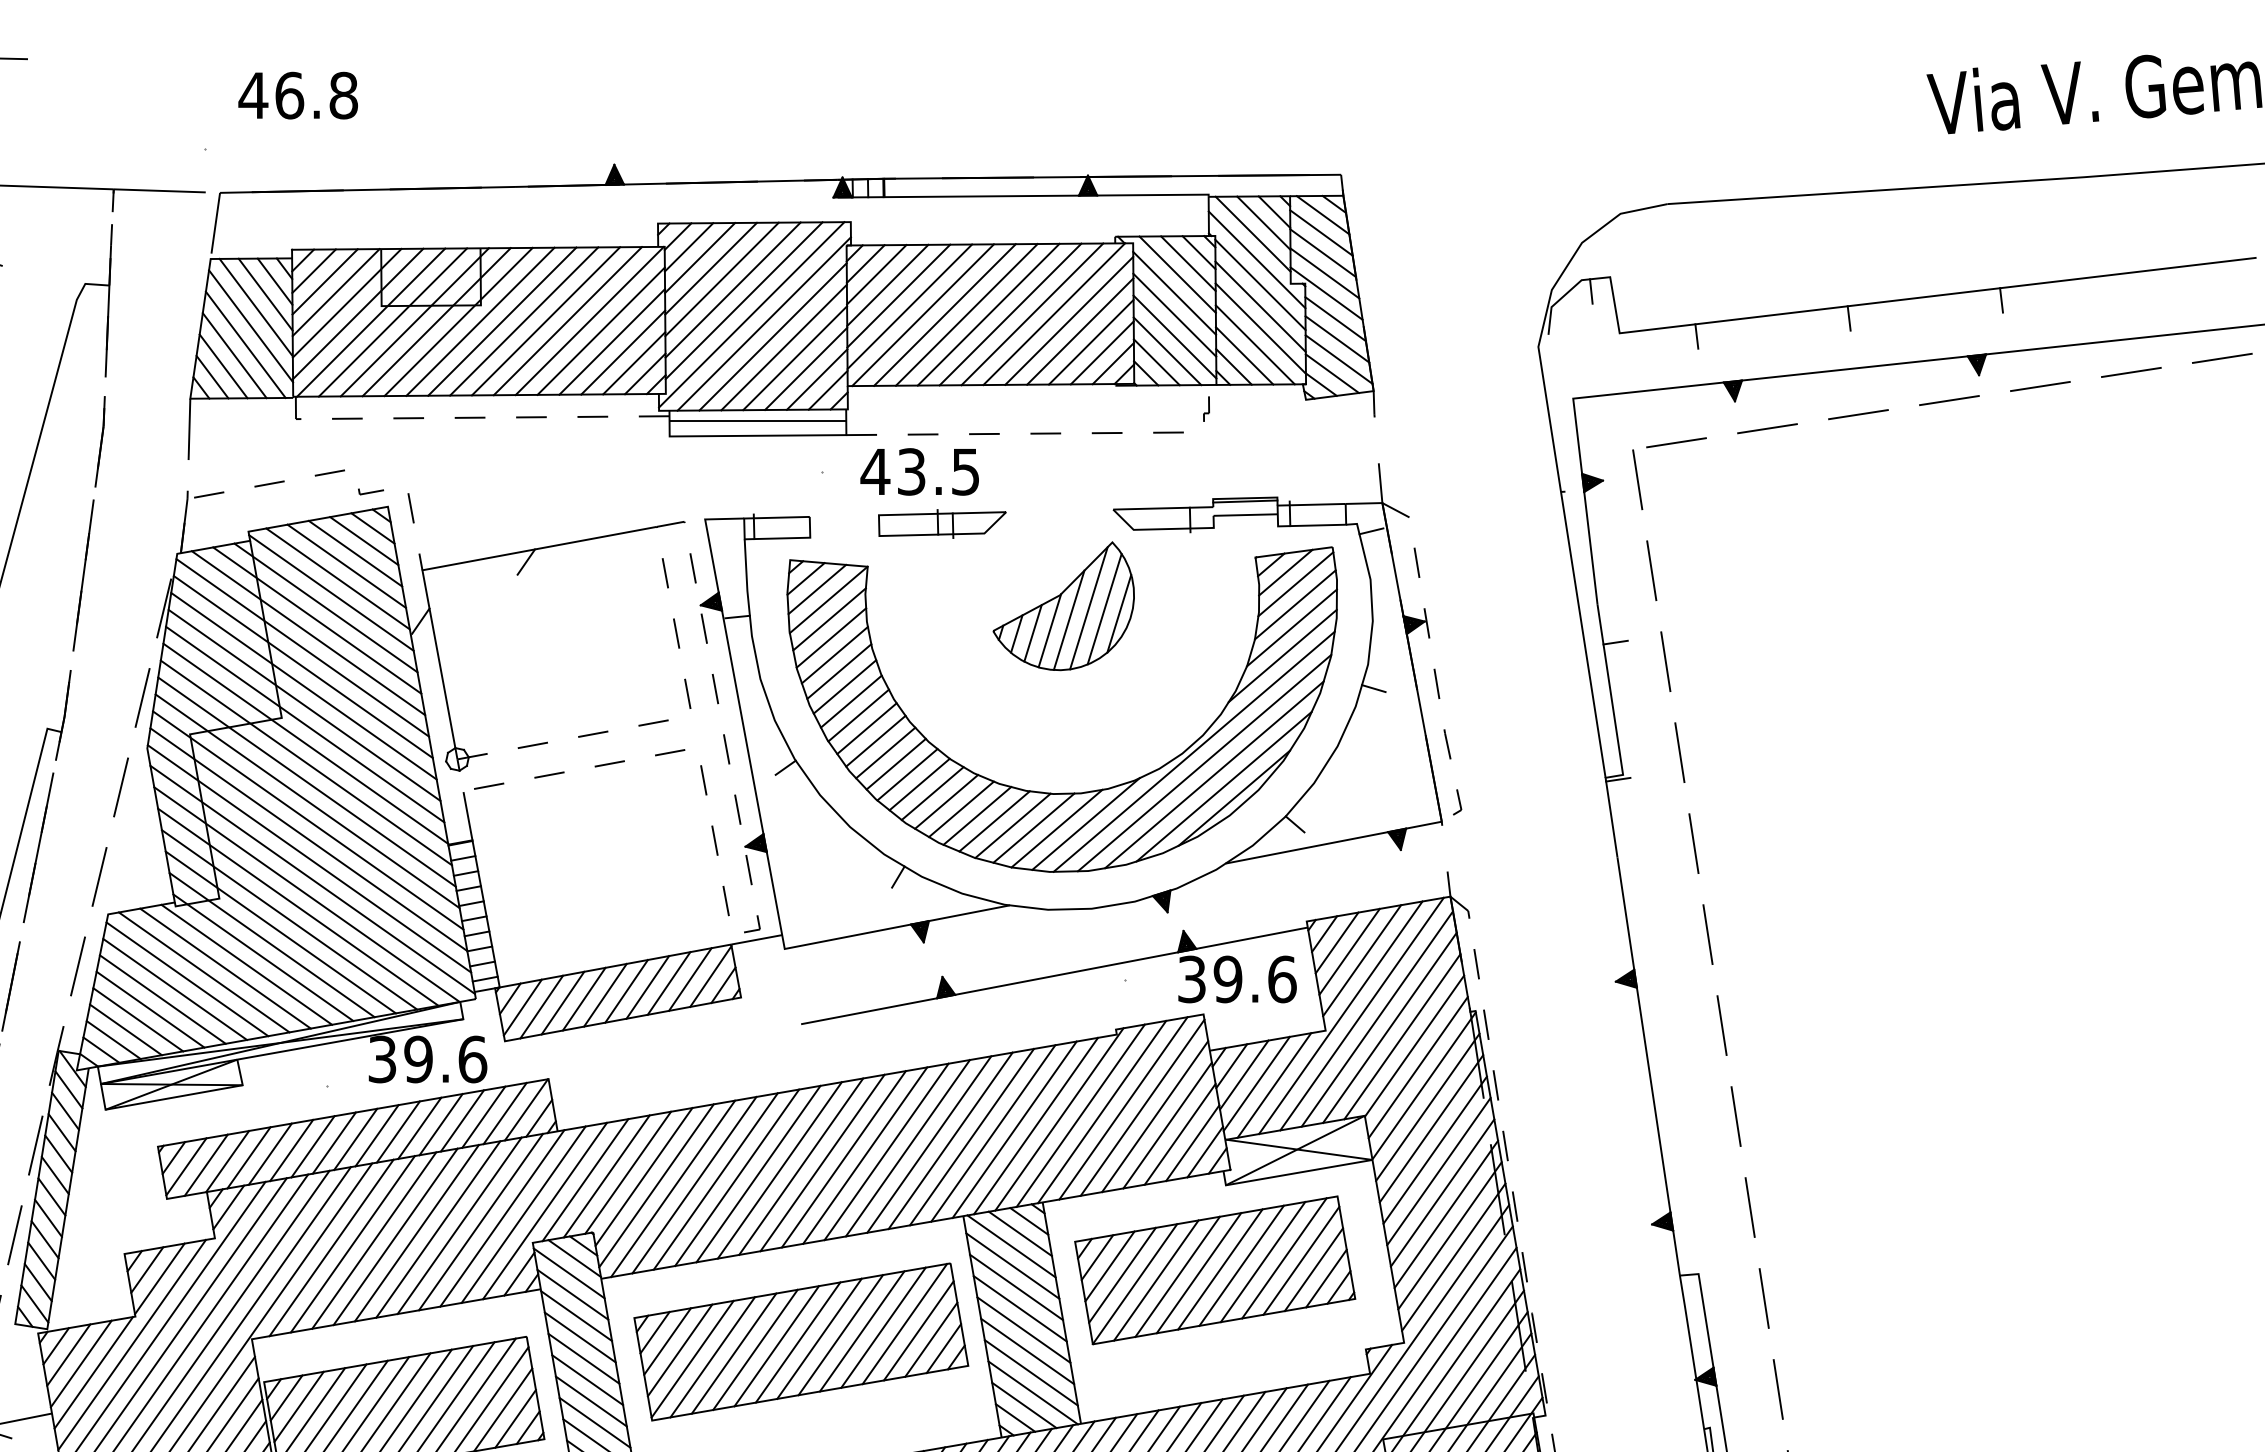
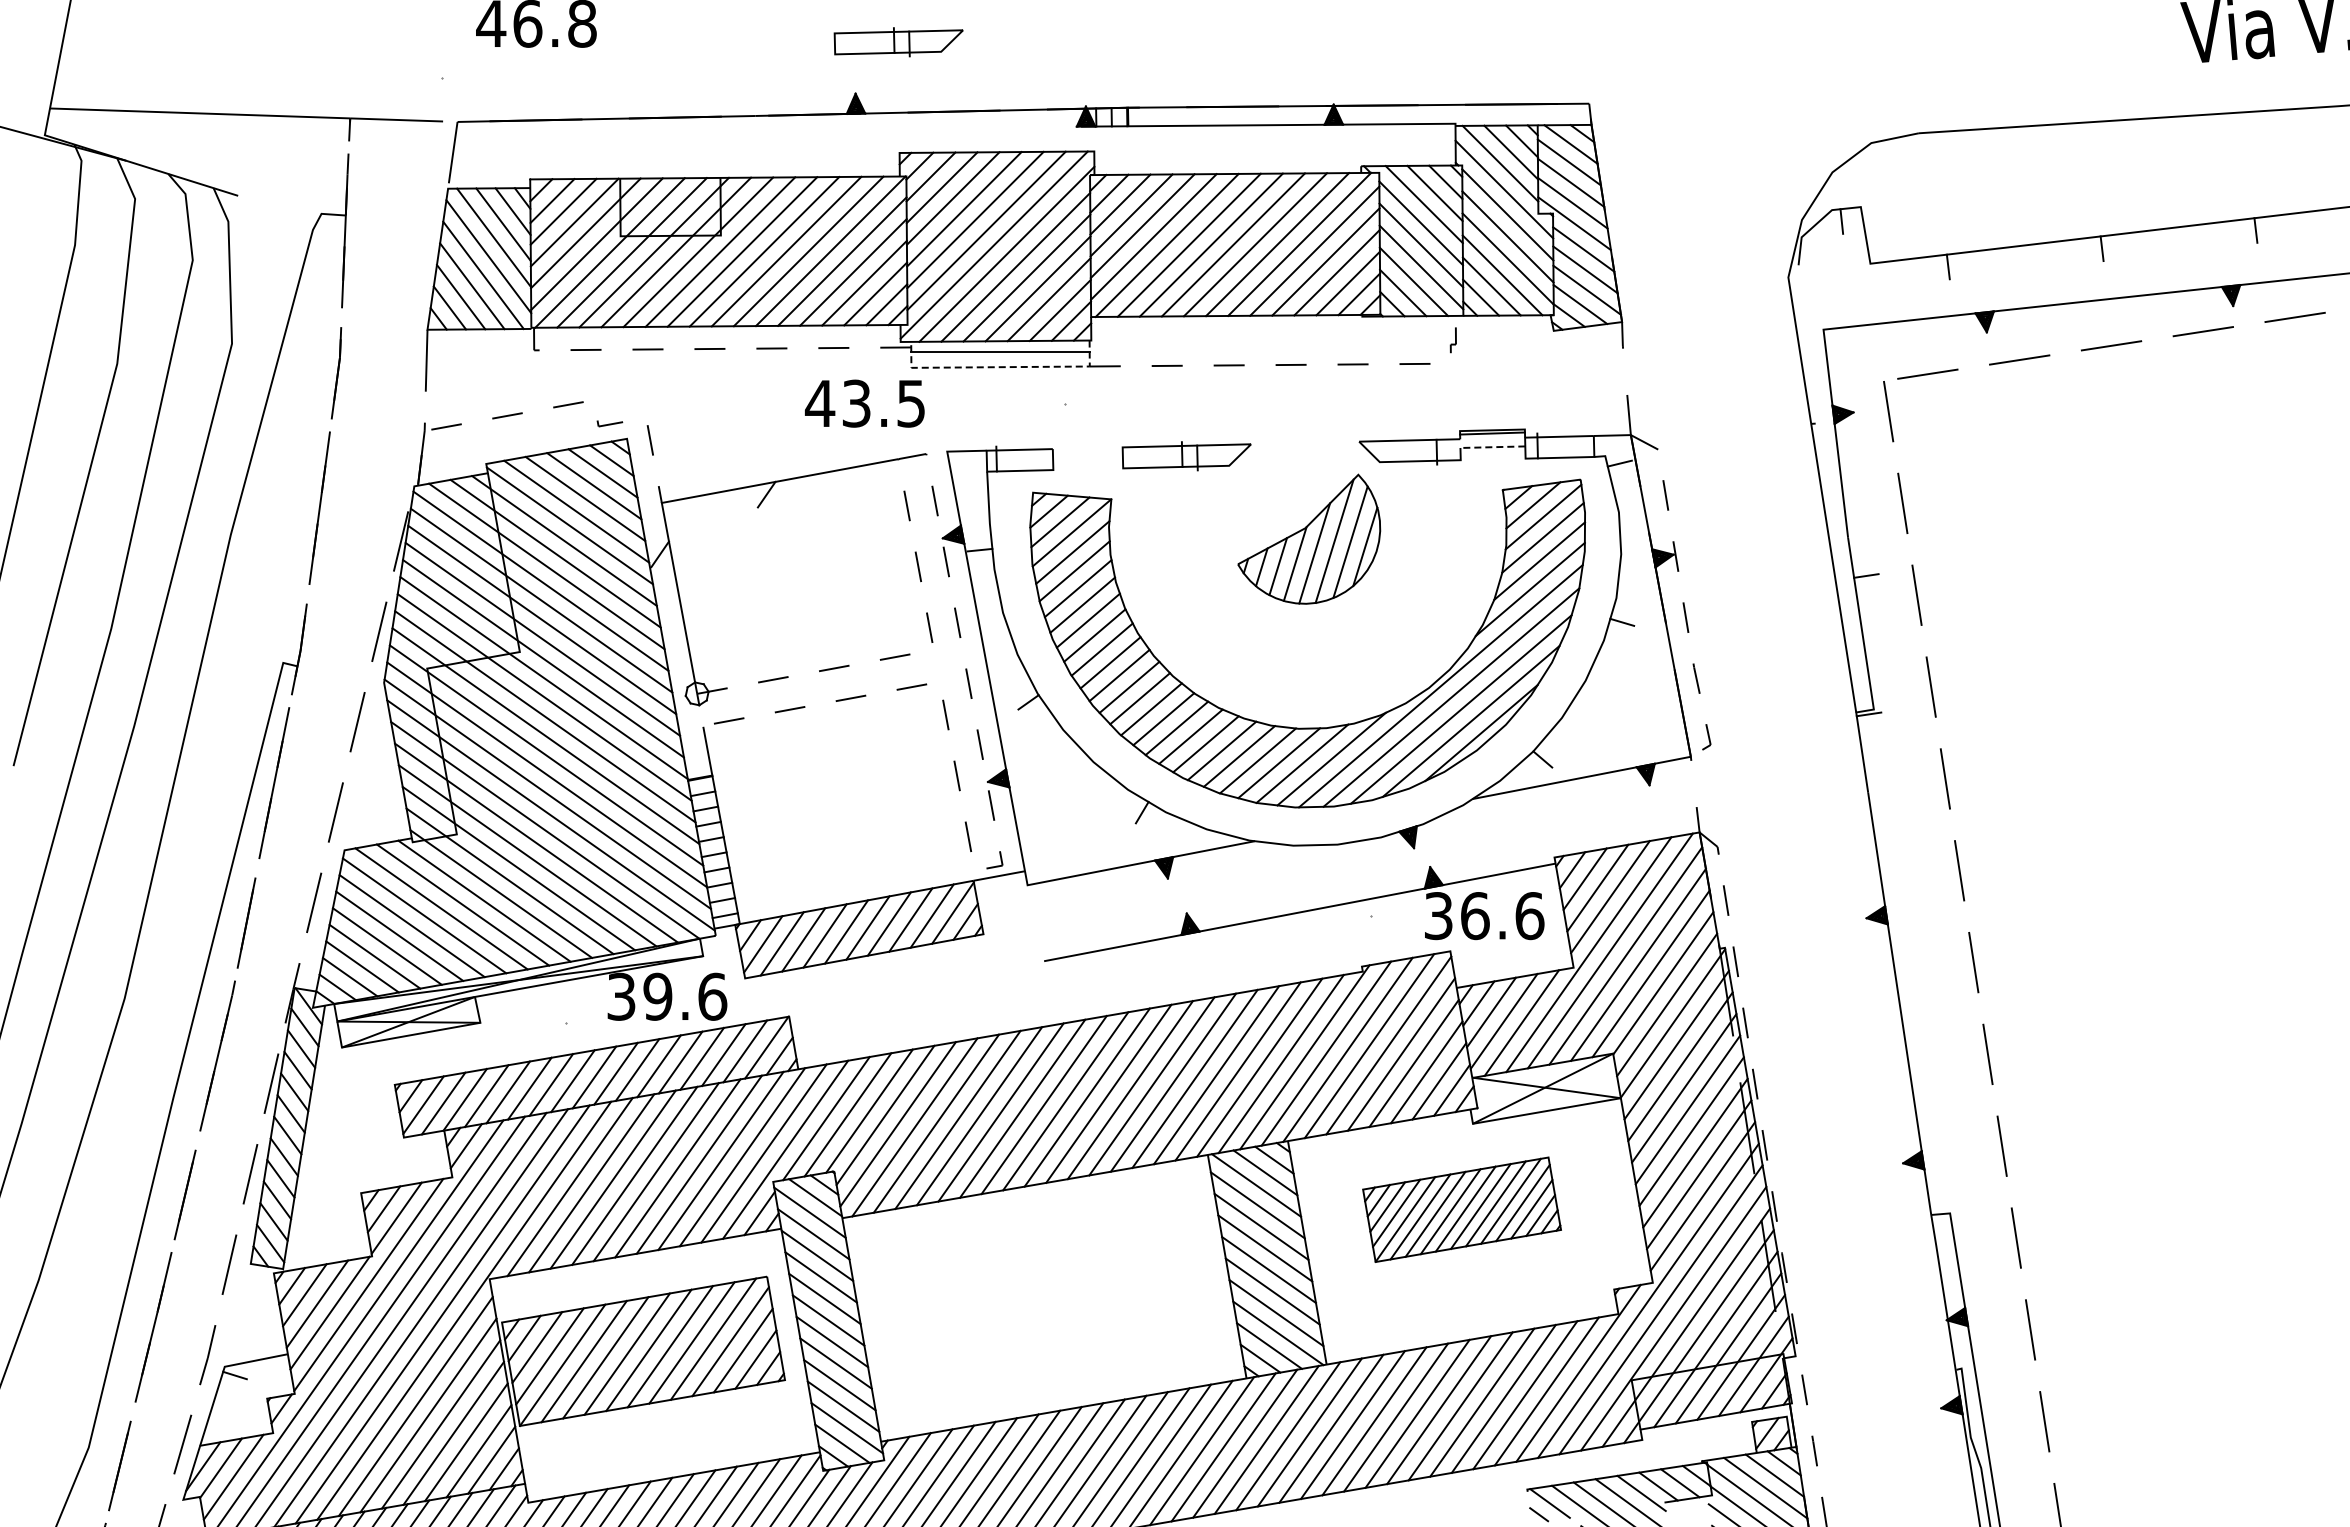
part: (656, 114) -> (898, 42), added
line: (757, 436) -> (1000, 367), solid -> dashed
text: (919, 471) -> (864, 403), moved
line: (1245, 515) -> (1492, 447), solid -> dashed
text: (1227, 979) -> (1474, 916), 39.6 -> 36.6
part: (1214, 1270) -> (1461, 1209), size x0.7
part: (800, 1341) -> (1043, 1281), removed

